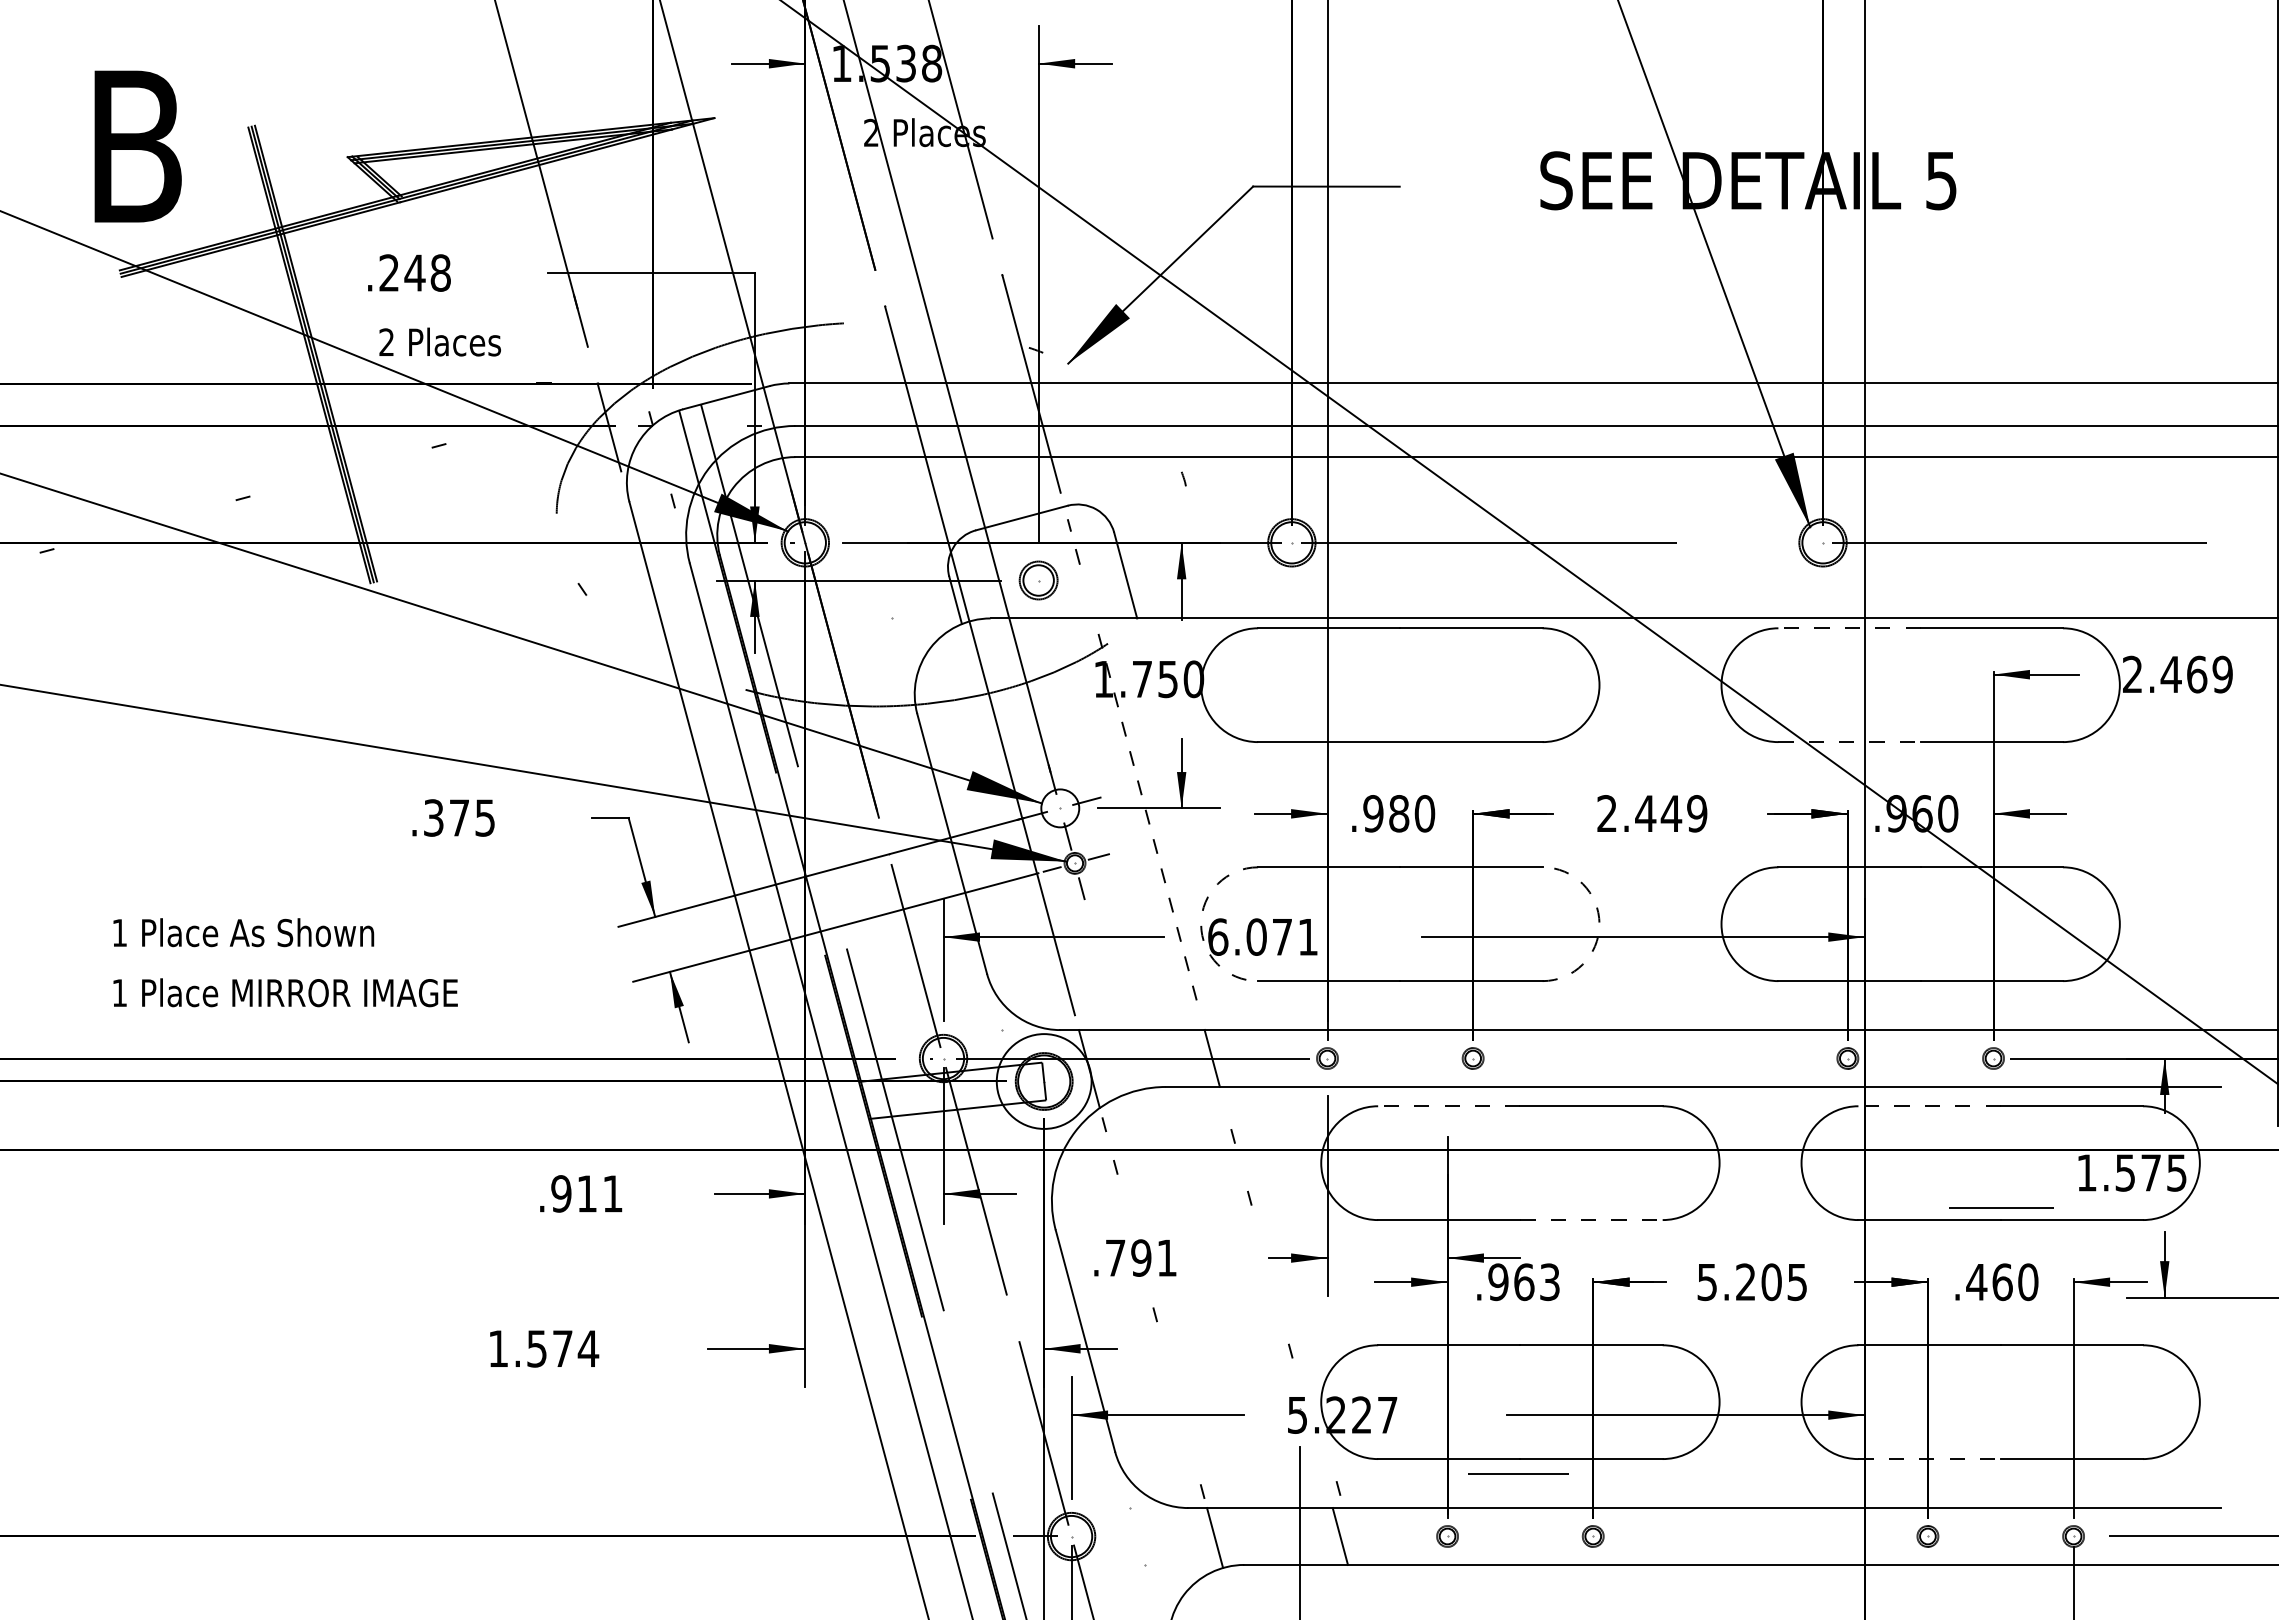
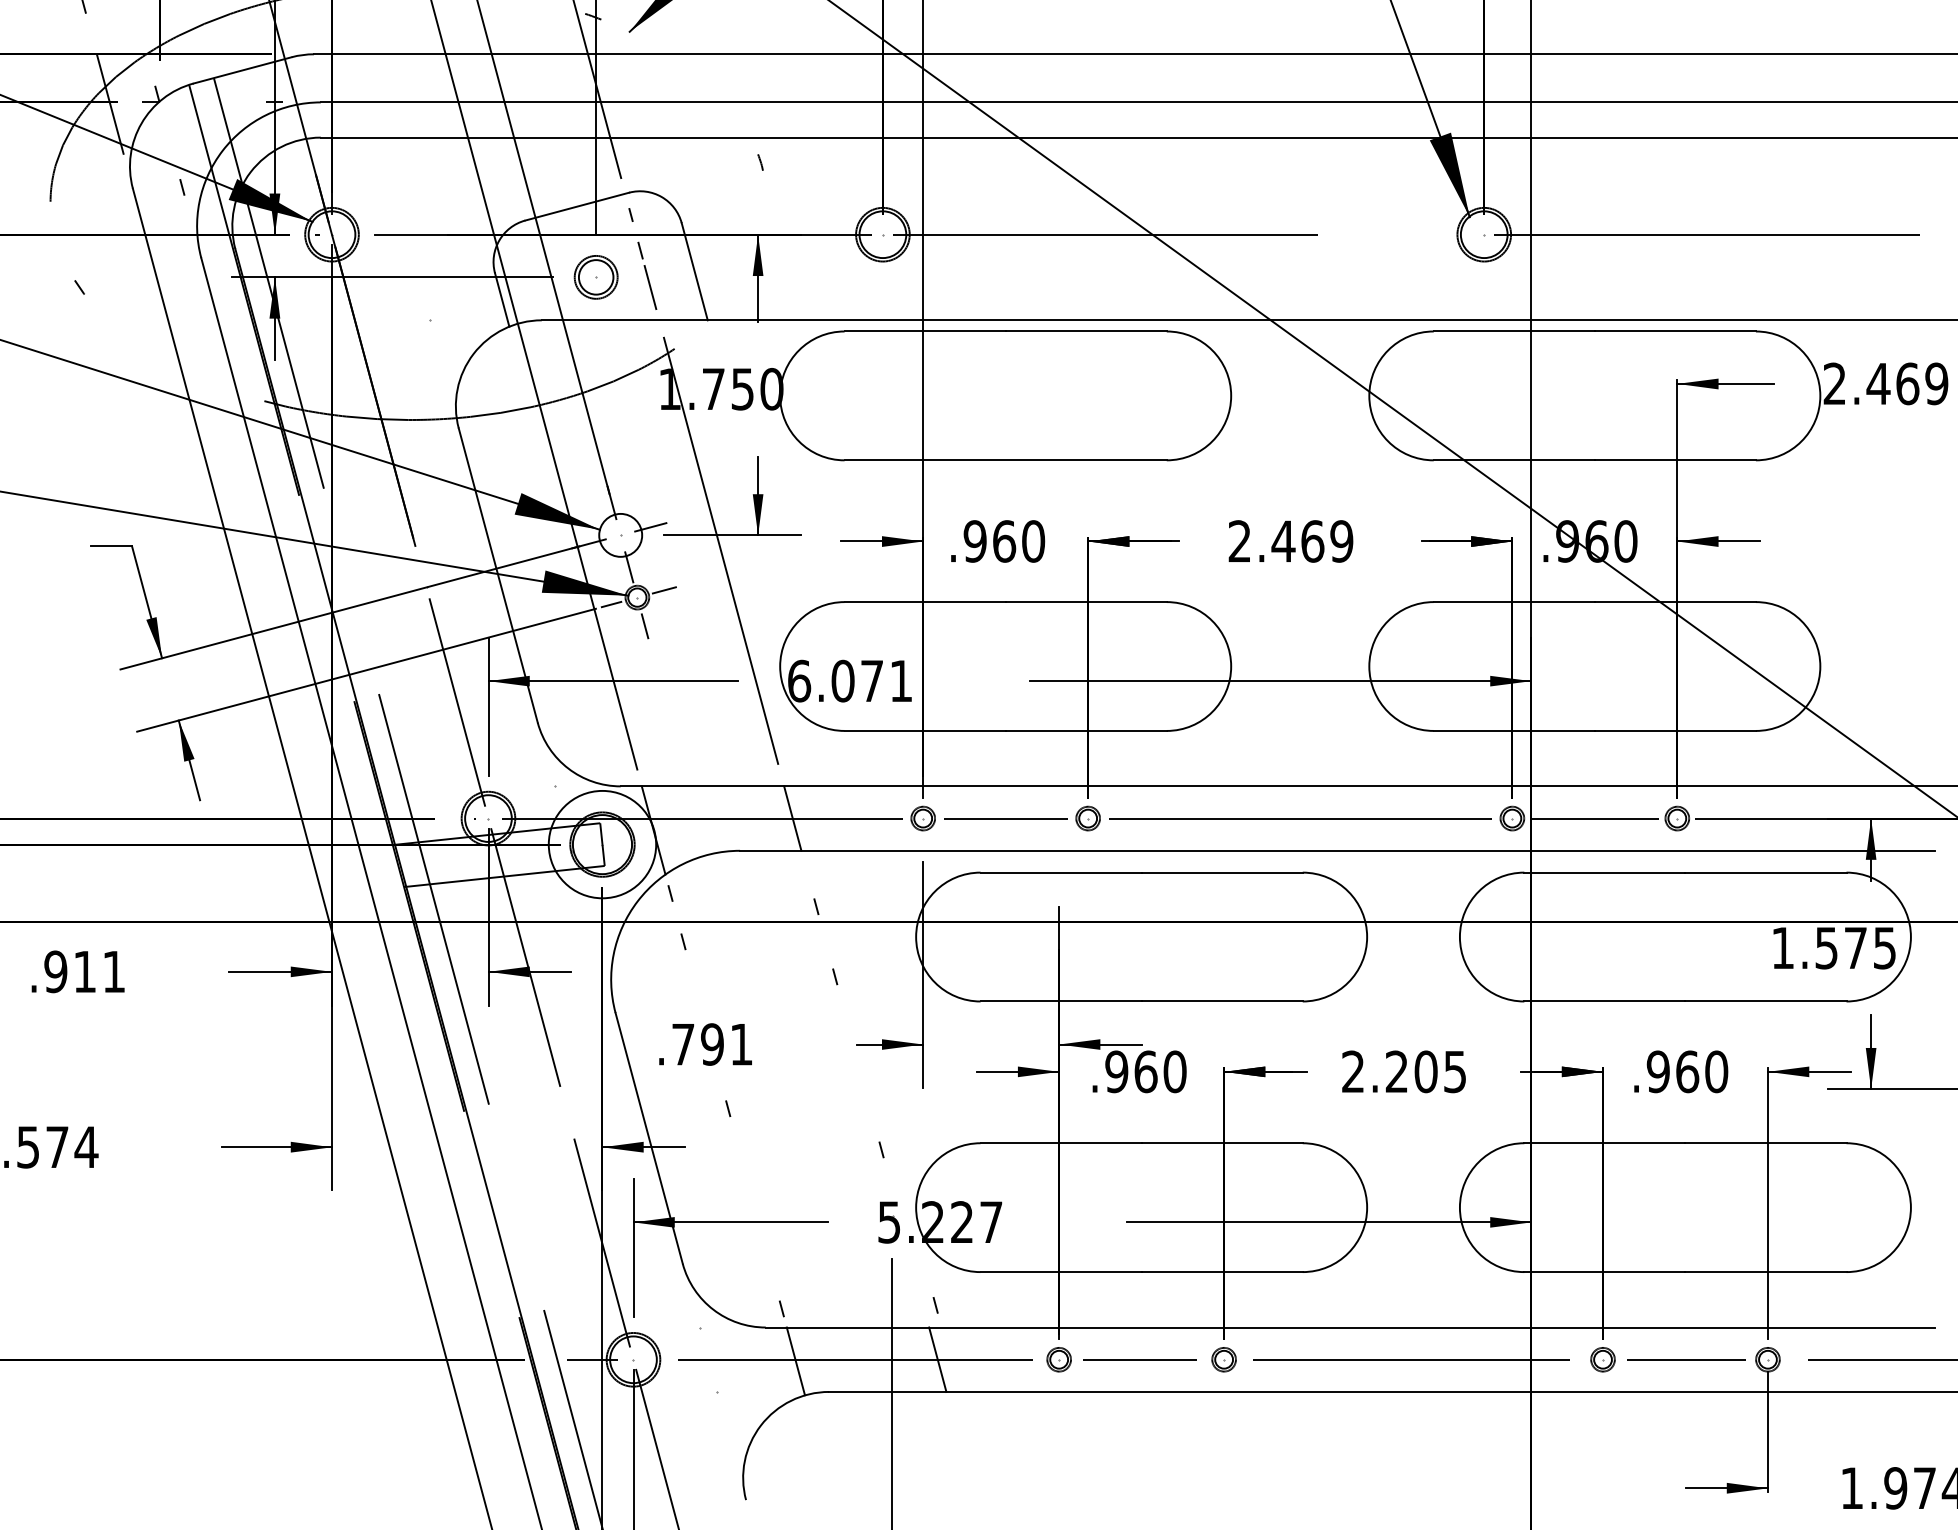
line: (1086, 589) -> (650, 287), added
line: (1849, 628) -> (1514, 331), dashed -> solid
line: (1850, 742) -> (1515, 460), dashed -> solid
text: (1399, 813) -> (1004, 541), .980 -> .960
text: (1671, 813) -> (1312, 541), 2.449 -> 2.469
line: (1148, 822) -> (720, 551), dashed -> solid
arc: (1201, 924) -> (780, 666), dashed -> solid
arc: (1599, 924) -> (1231, 666), dashed -> solid
line: (1400, 1058) -> (1005, 818), added
line: (1660, 1058) -> (1300, 818), added
line: (1921, 1058) -> (1595, 818), added
line: (1448, 1106) -> (1060, 872), dashed -> solid
line: (1929, 1106) -> (1604, 872), dashed -> solid
line: (2001, 1207) -> (1686, 1358), moved
line: (1592, 1220) -> (1223, 1001), dashed -> solid
text: (1549, 1282) -> (1174, 1072), .963 -> .960
text: (1706, 1282) -> (1352, 1072), 5.205 -> 2.205
text: (1976, 1282) -> (1658, 1072), .460 -> .960
line: (1930, 1459) -> (1605, 1272), dashed -> solid
line: (1518, 1473) -> (1139, 1358), moved
line: (1267, 1536) -> (855, 1359), added
line: (1758, 1536) -> (1411, 1359), added

